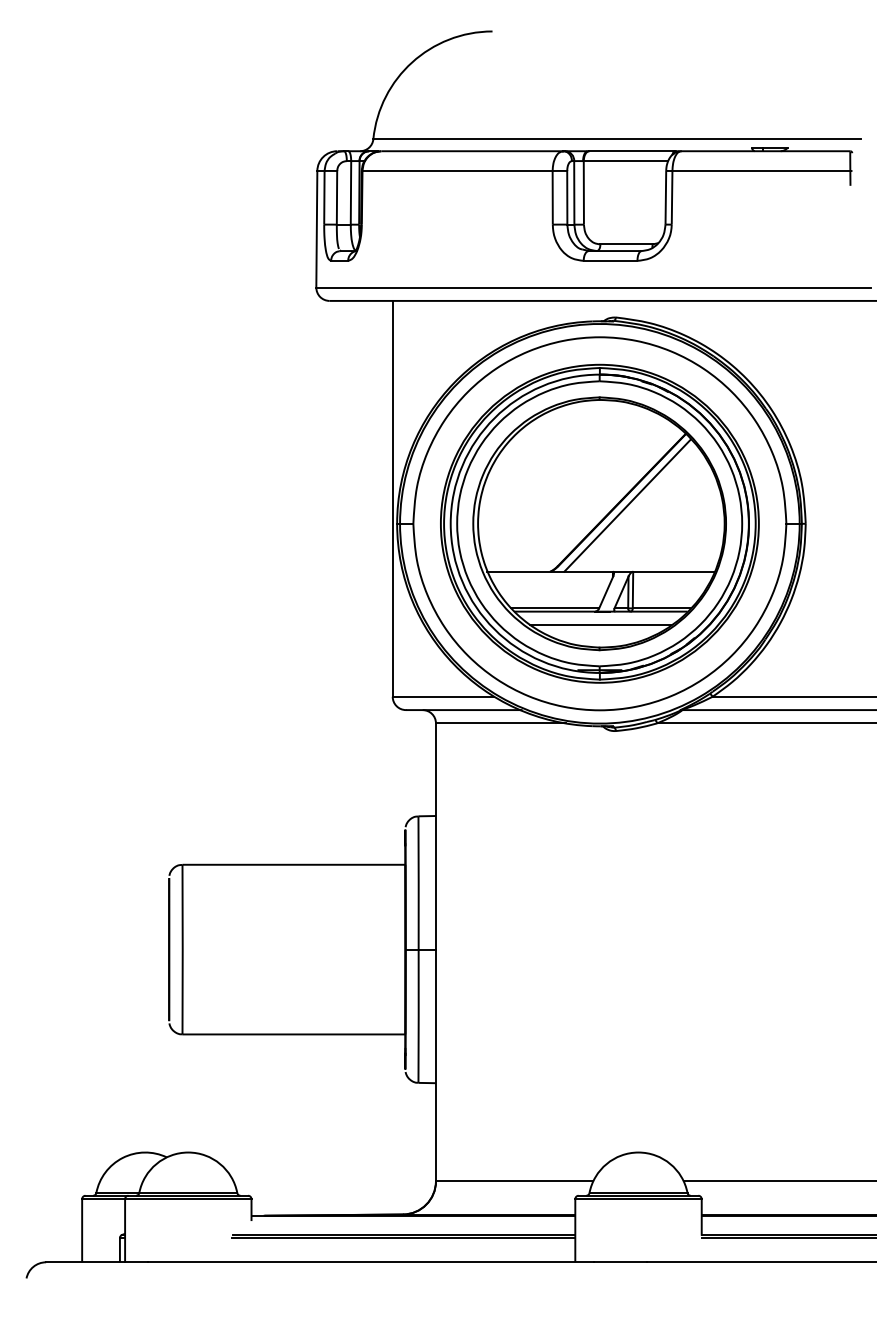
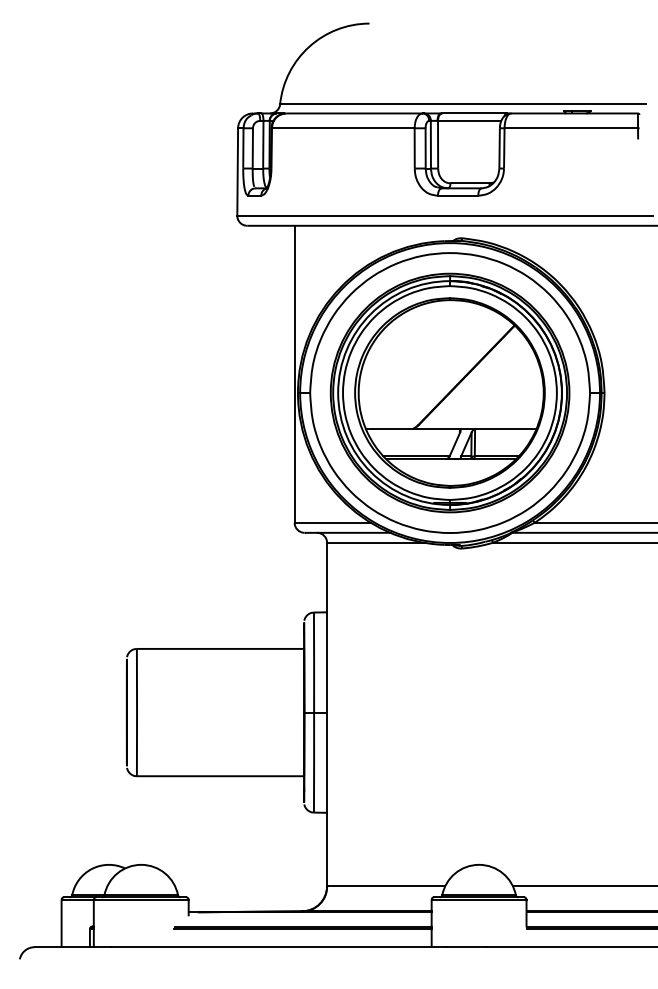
line: (627, 505) -> (470, 379), removed
line: (600, 624) -> (450, 468), removed

